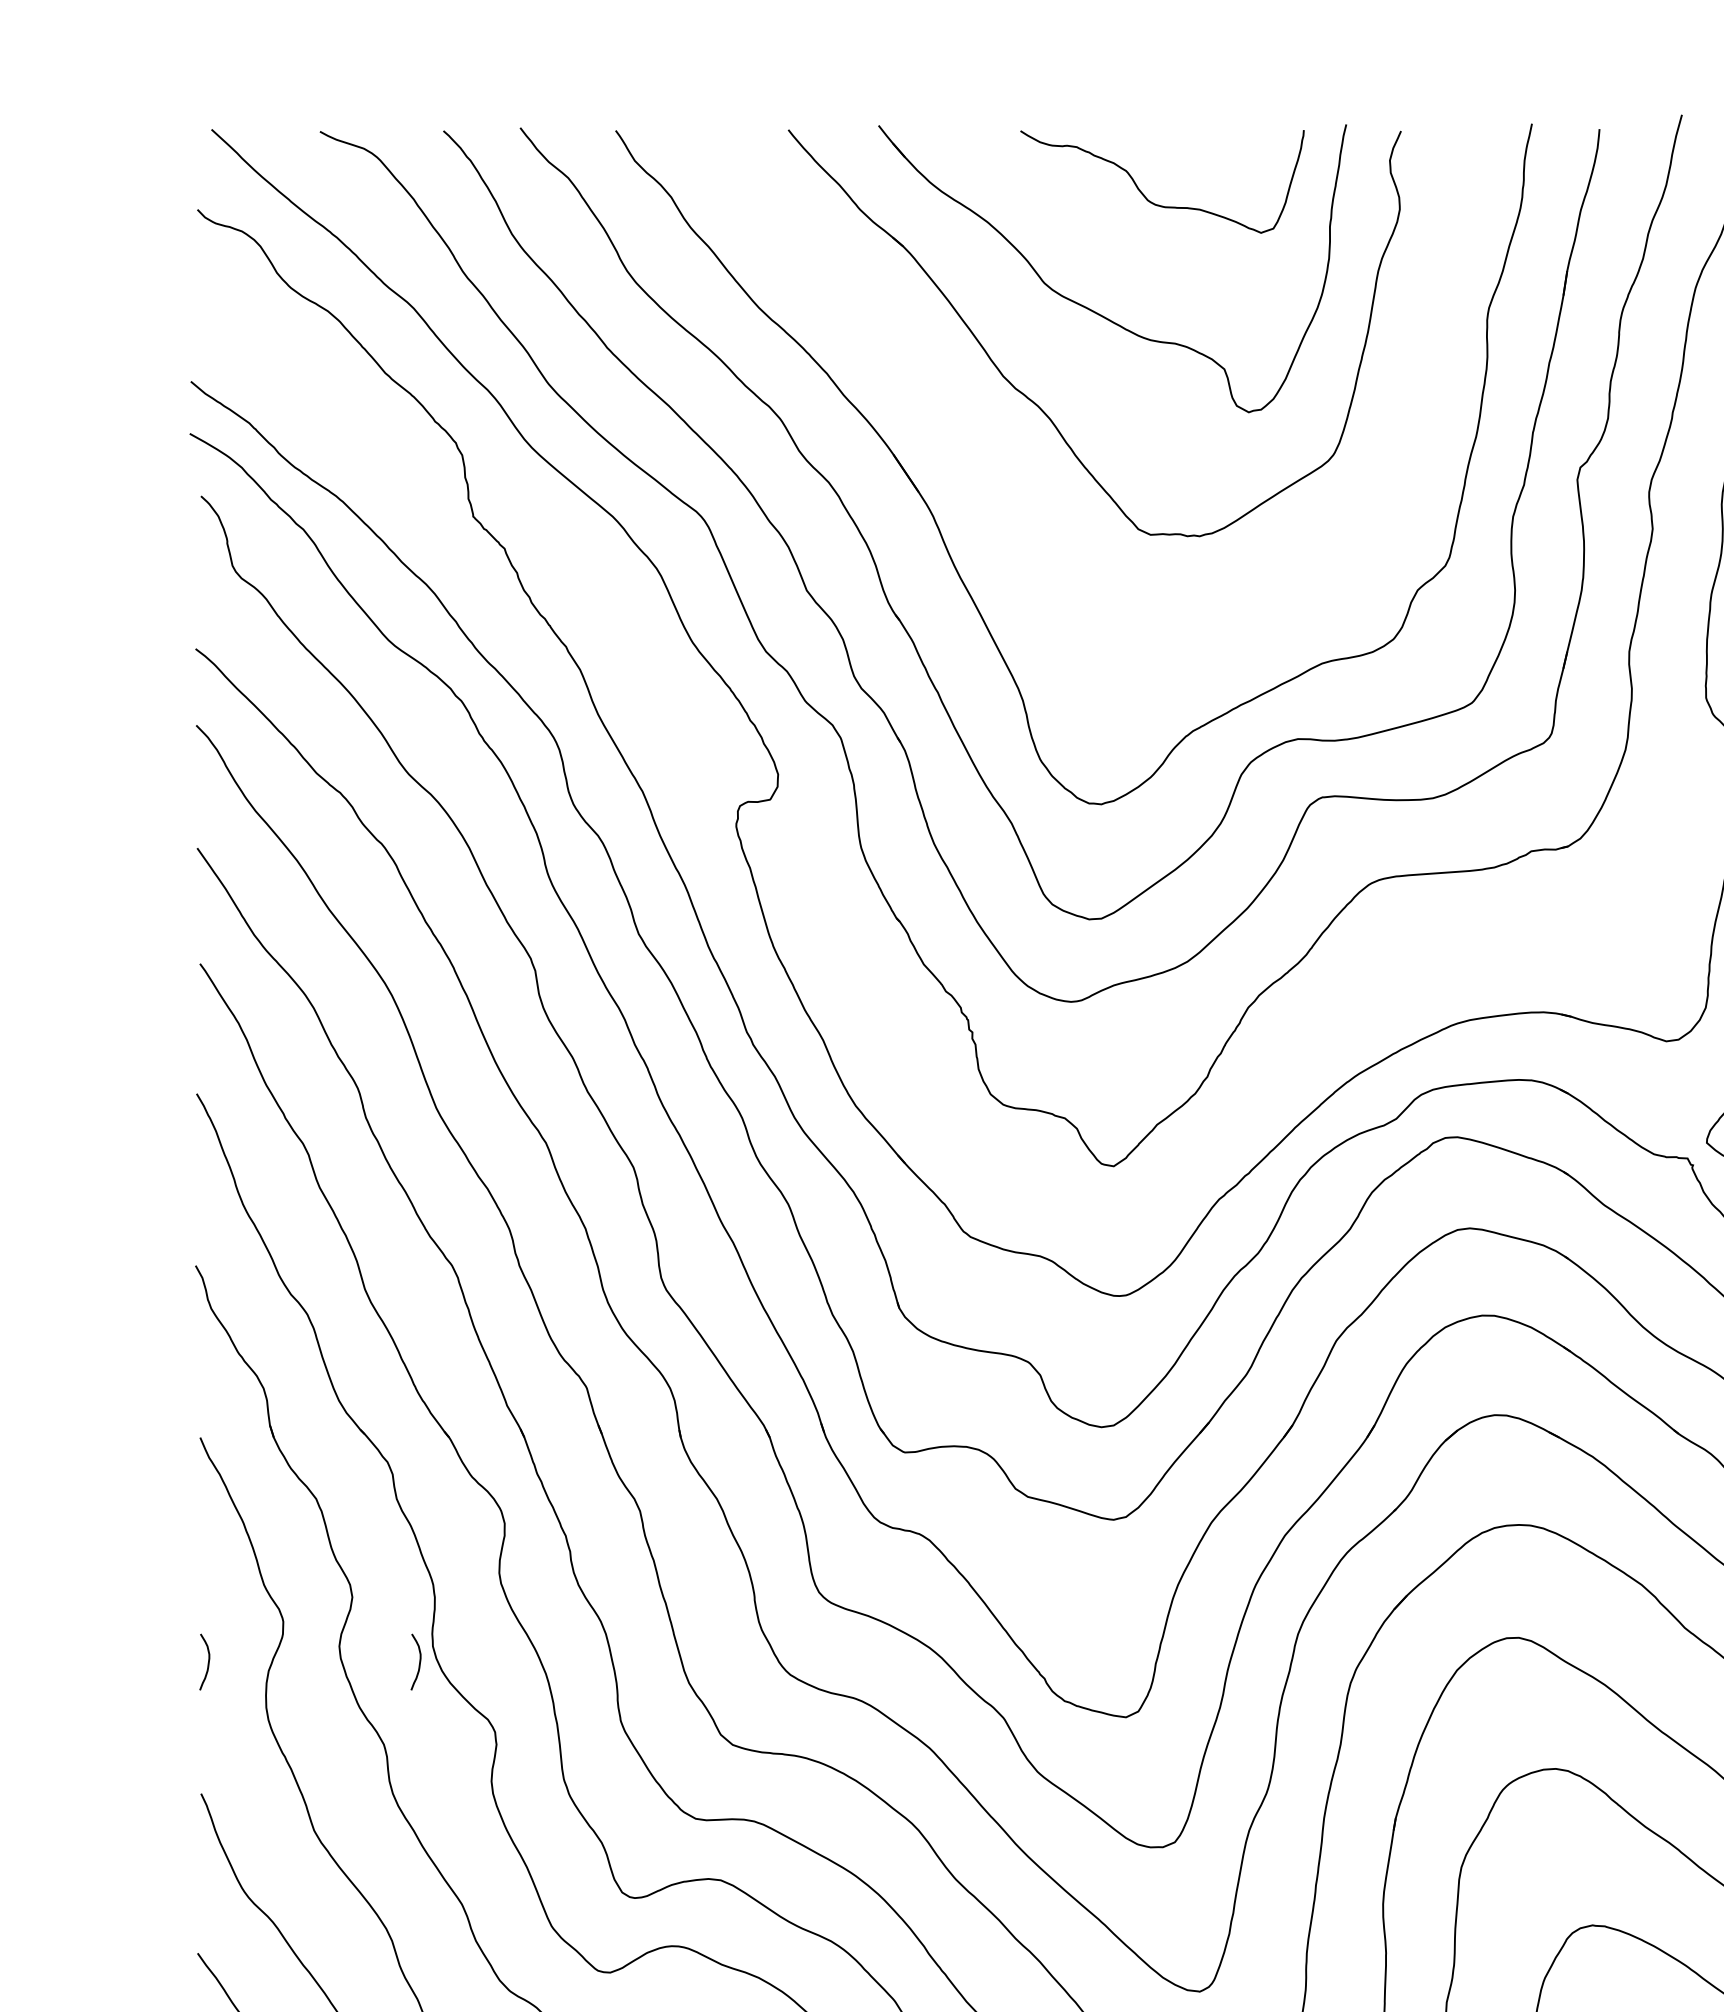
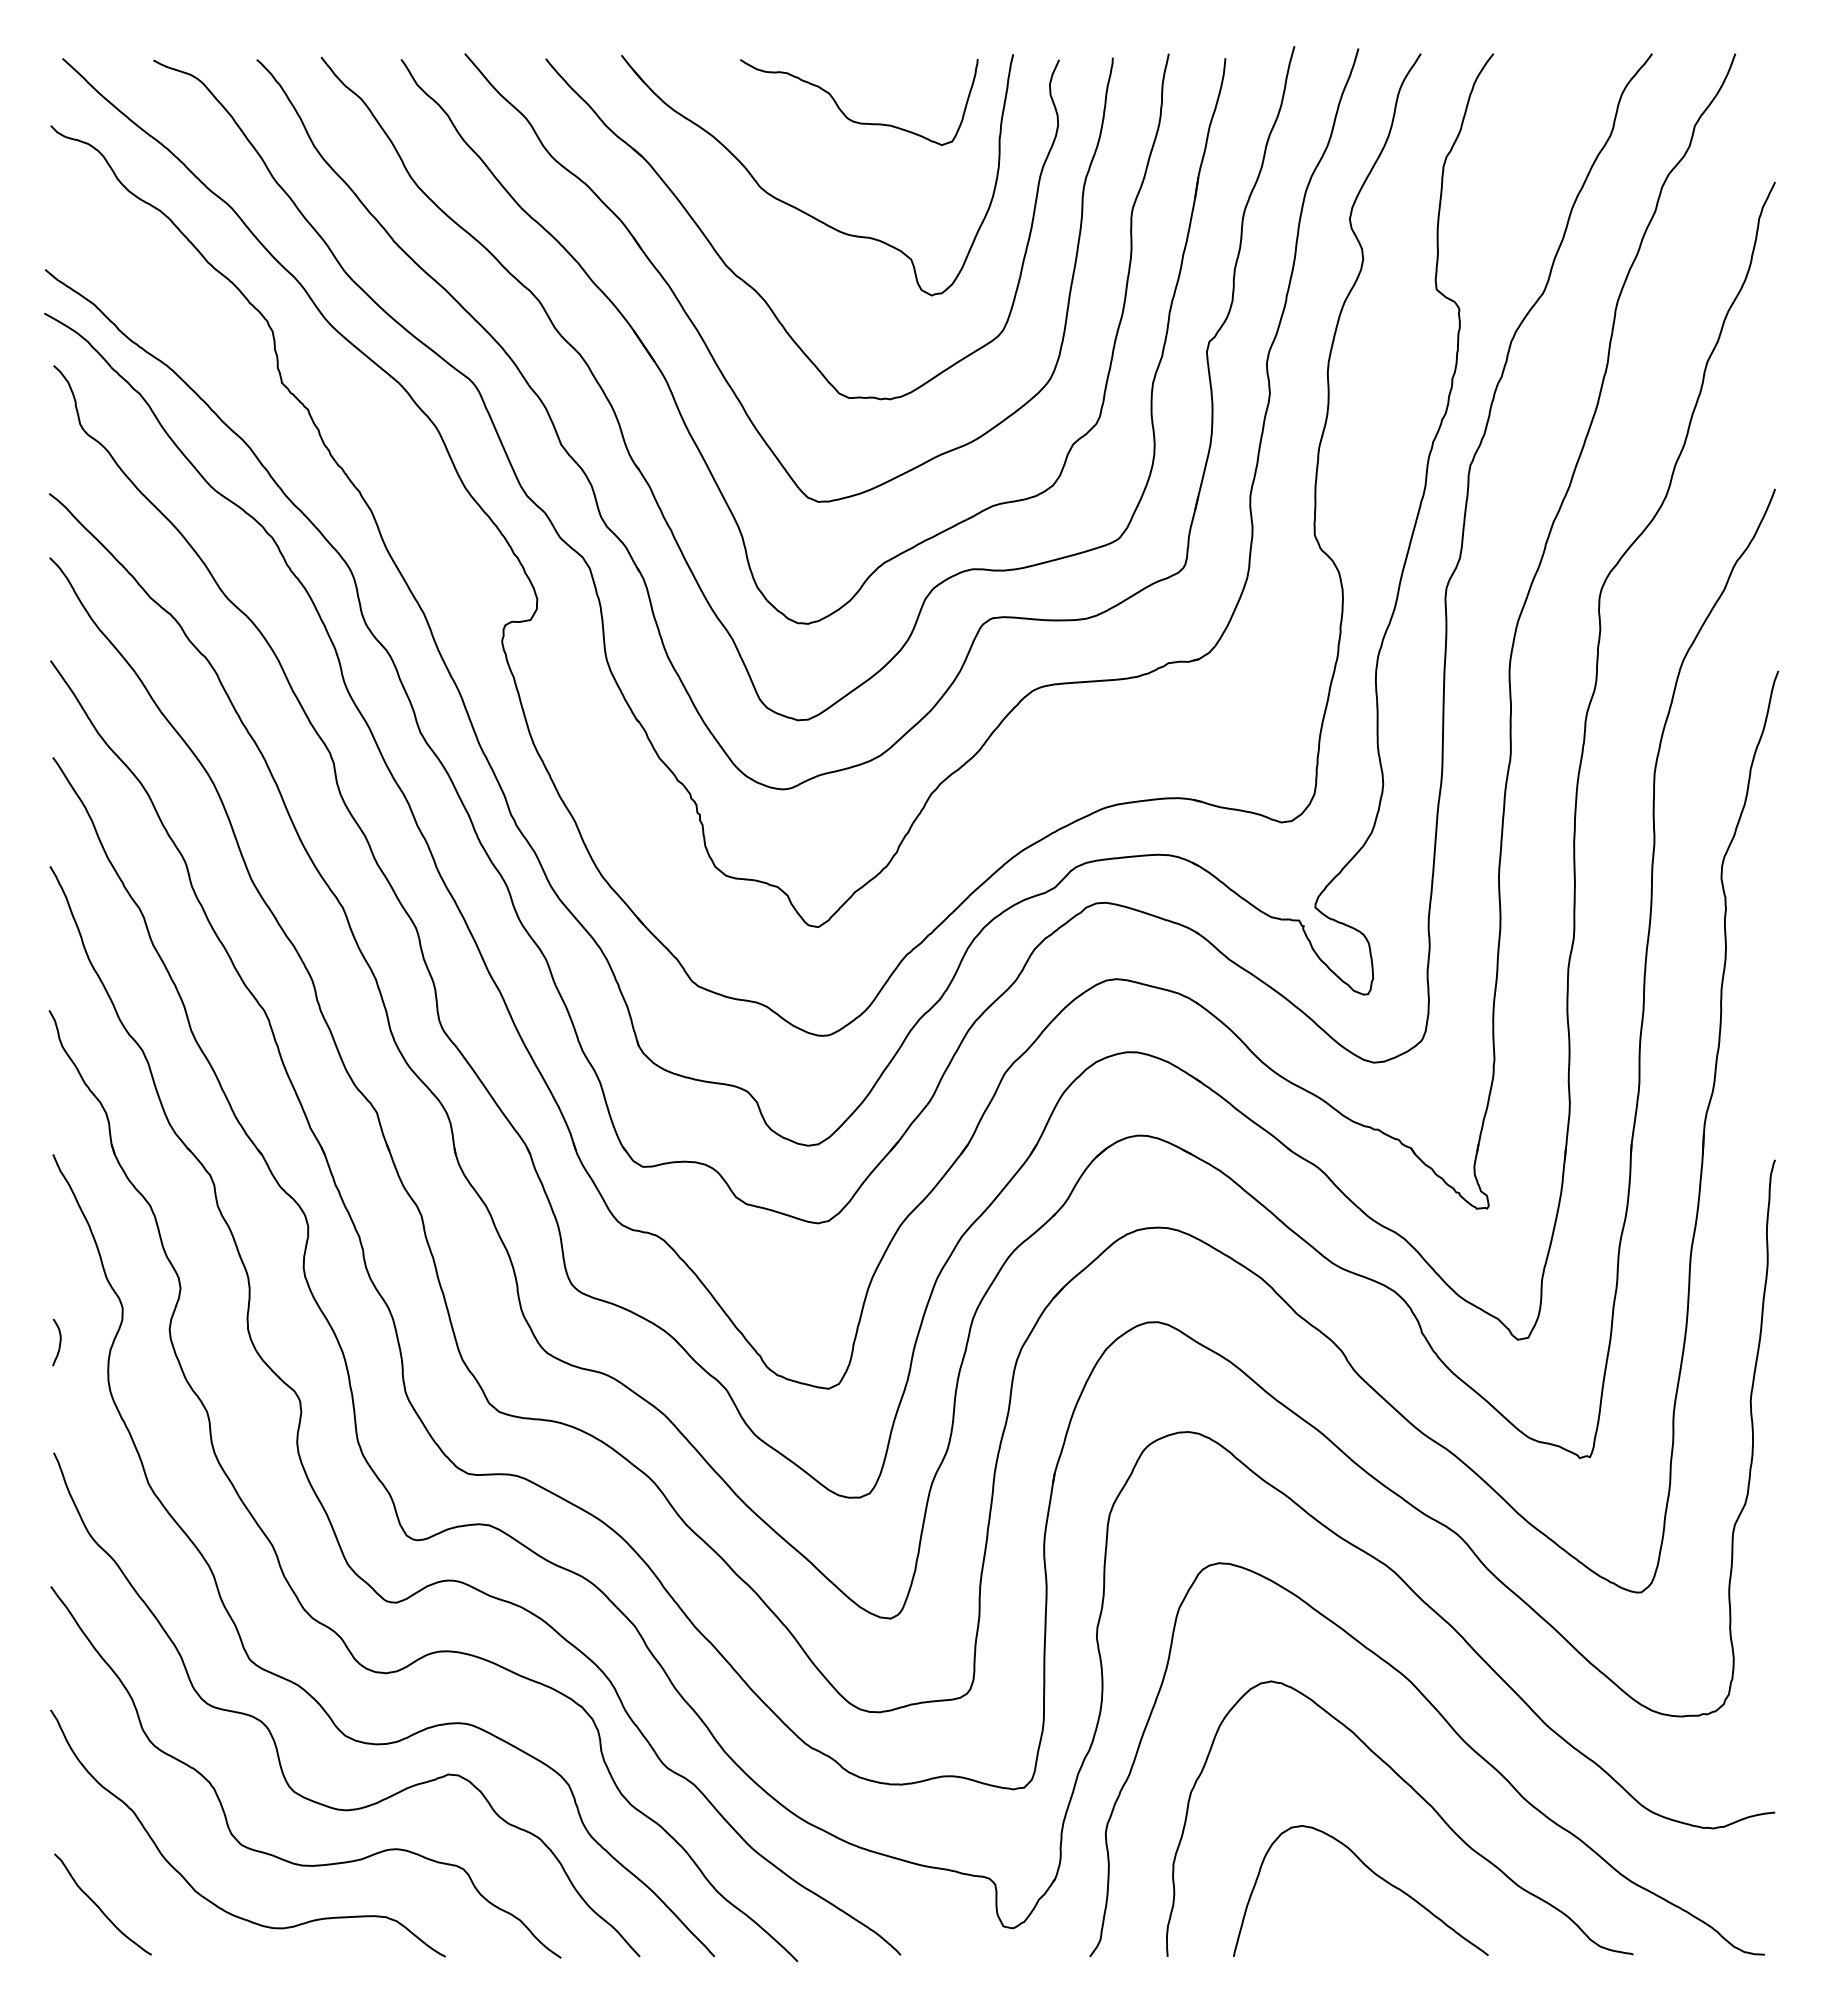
part: (972, 457) -> (700, 333), added
curve: (419, 1662) -> (236, 1342), removed

